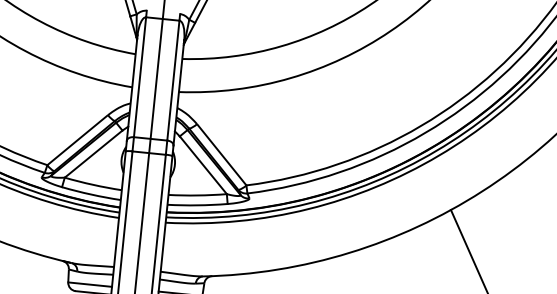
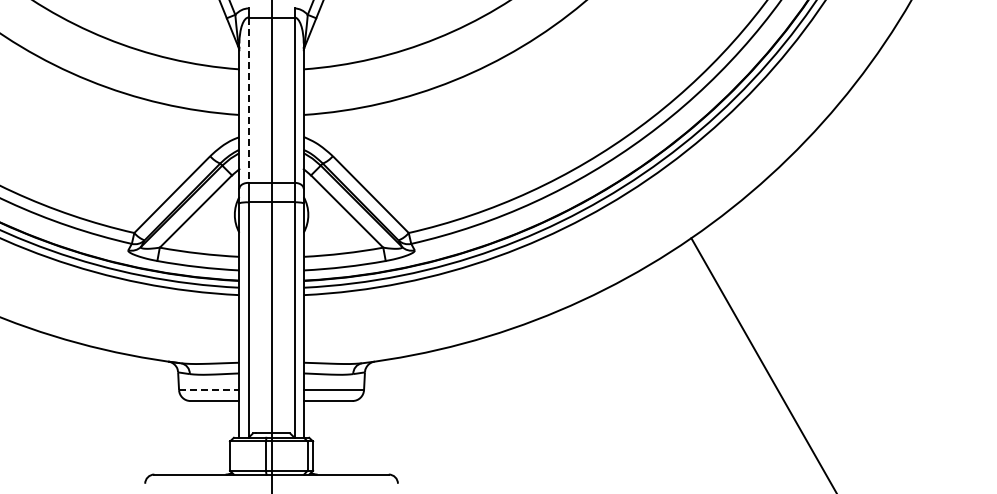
line: (139, 77) -> (248, 100), solid -> dashed
line: (90, 284) -> (209, 390), solid -> dashed

